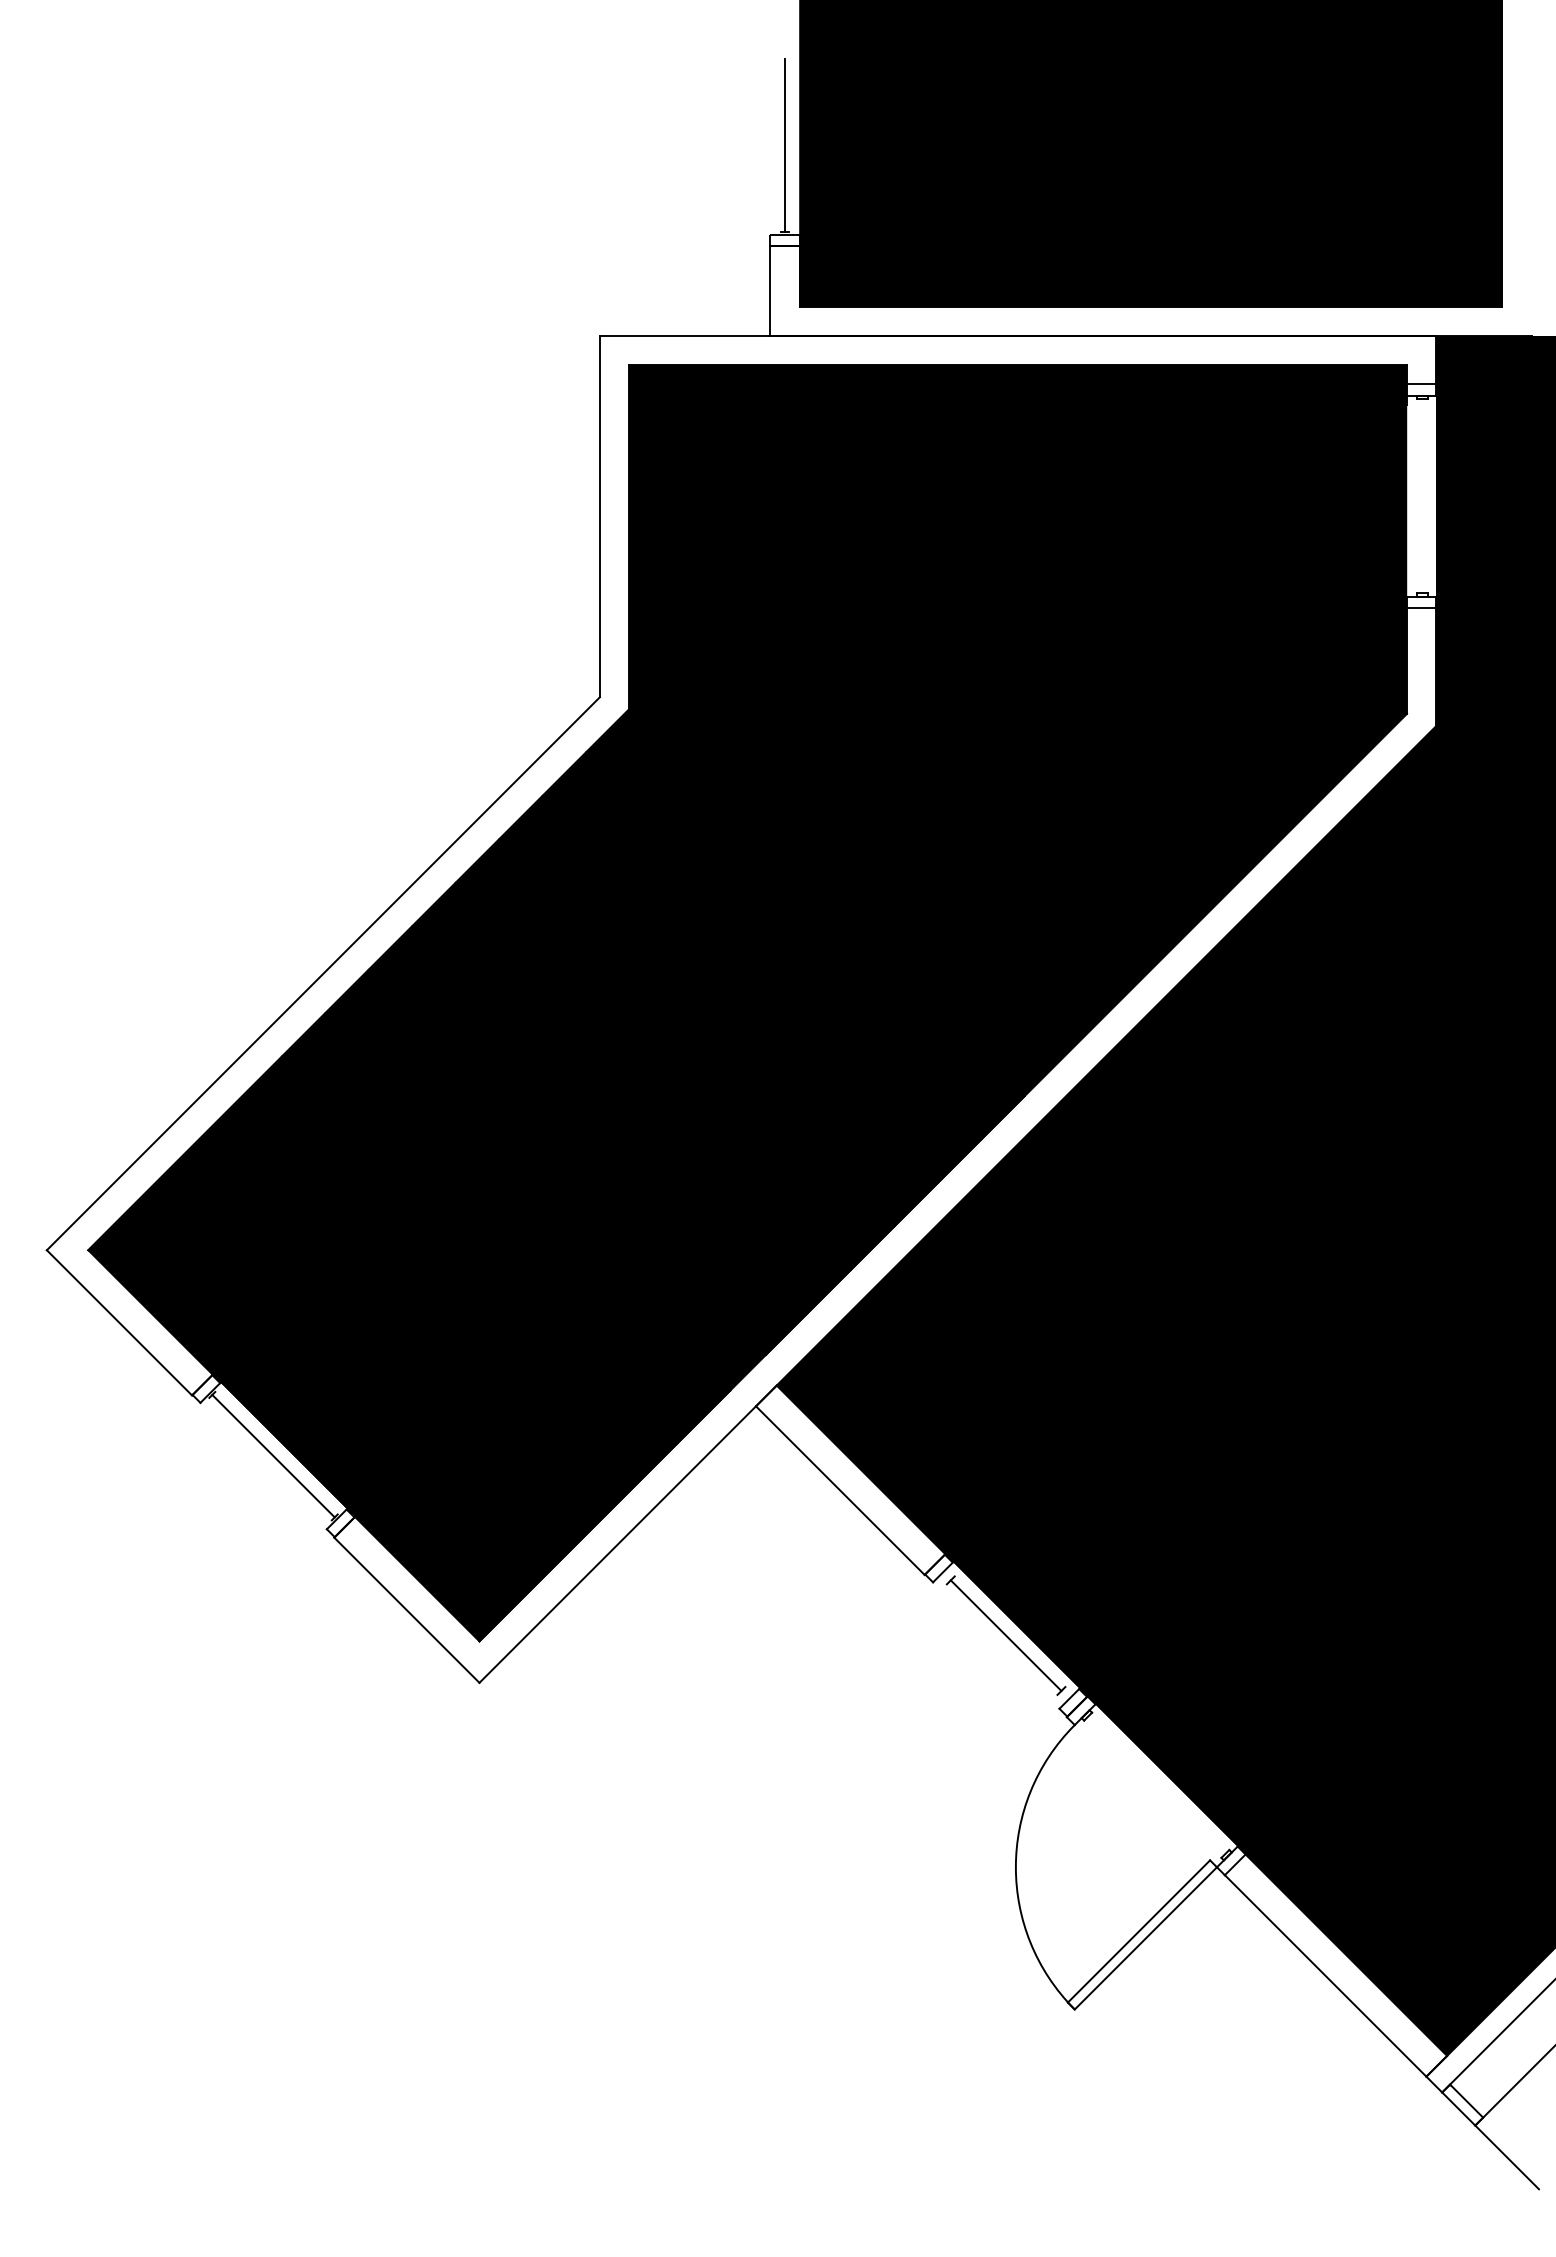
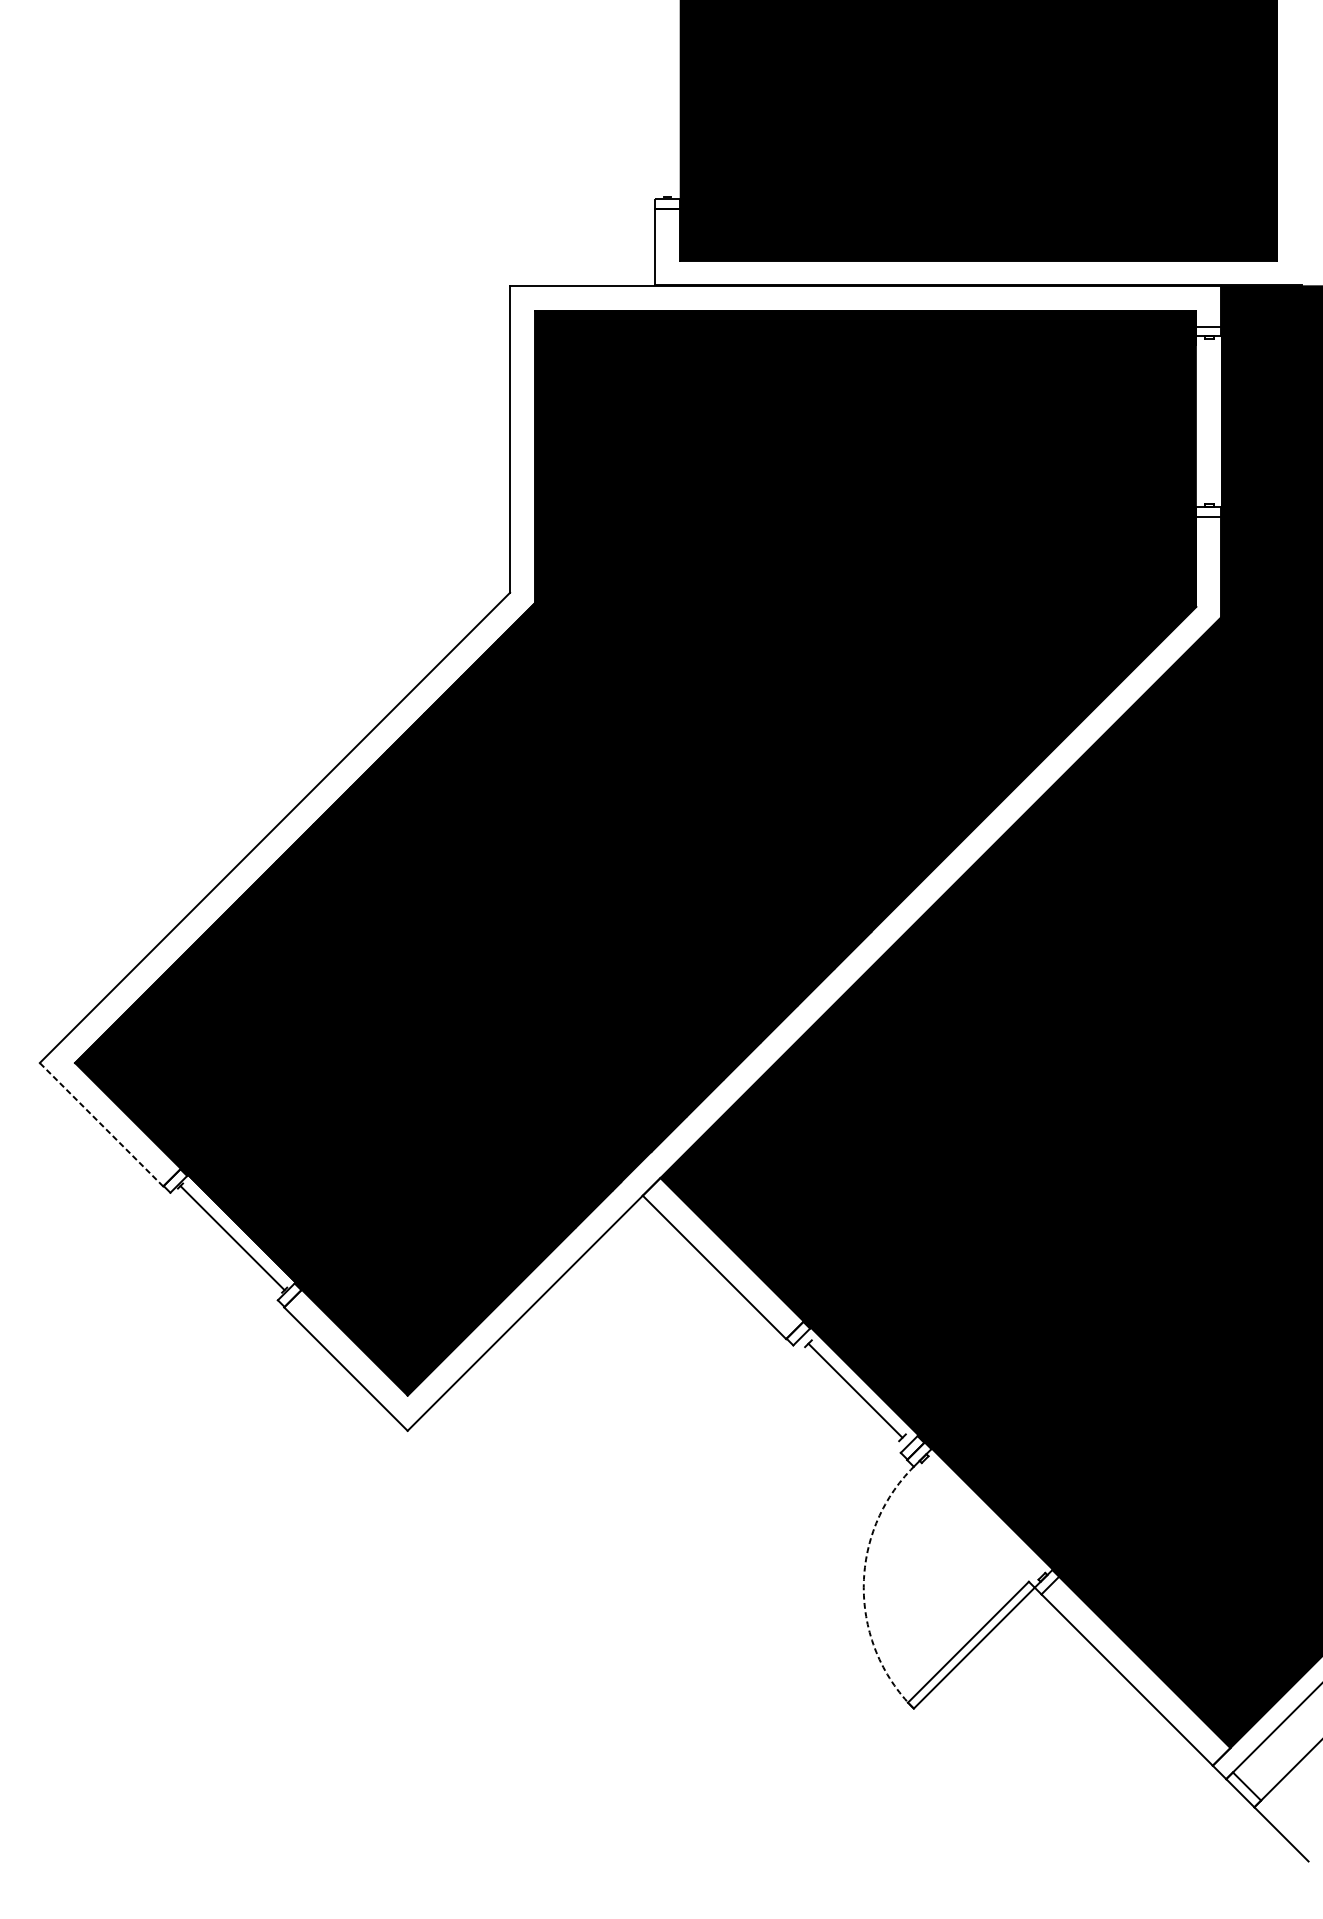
line: (785, 144) -> (667, 122), removed
line: (119, 1322) -> (101, 1124), solid -> dashed
arc: (1015, 1867) -> (863, 1587), solid -> dashed

